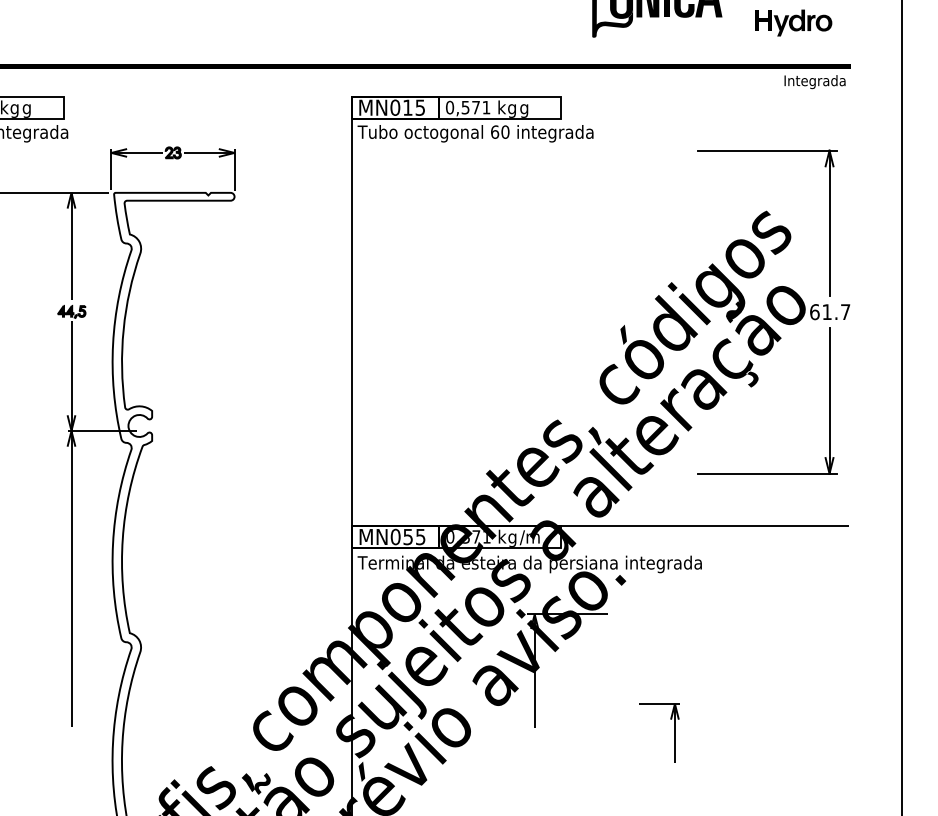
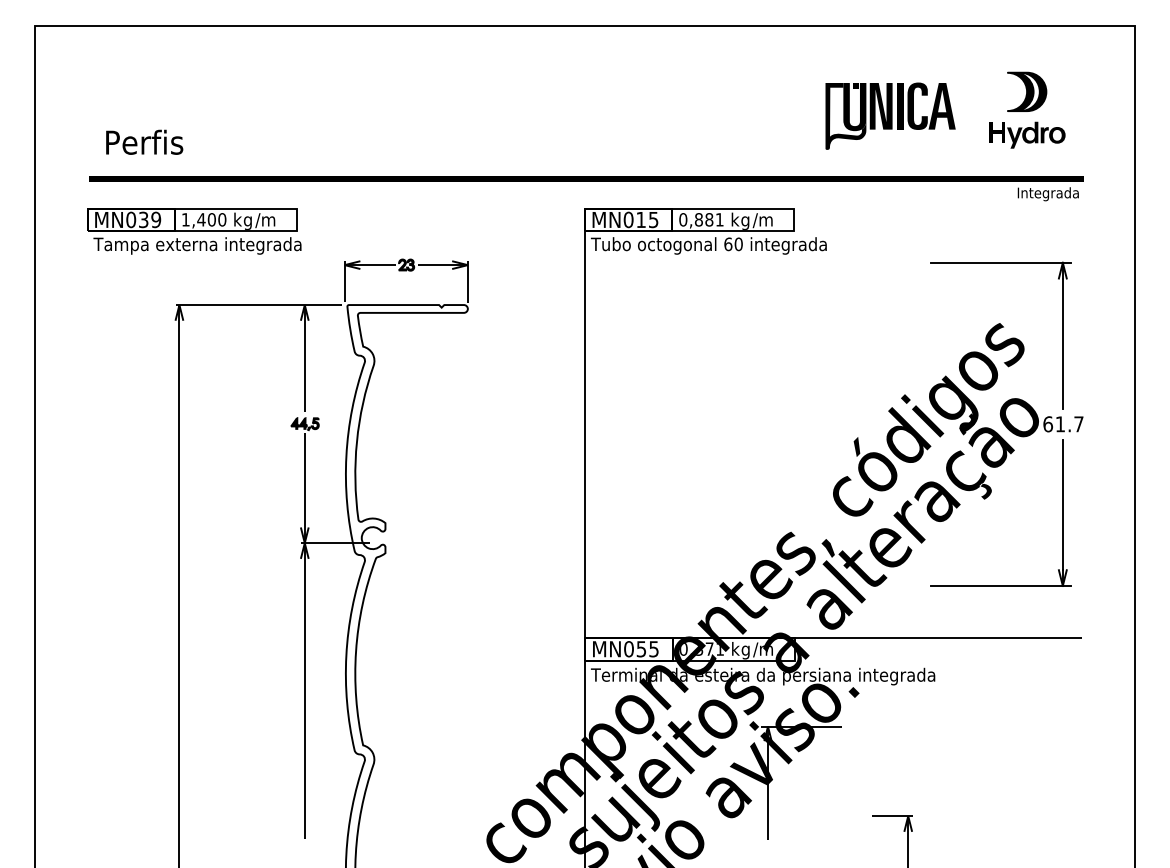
text: (471, 107) -> (704, 219), 0,571 -> 0,881
text: (32, 109) -> (265, 221), g -> /m
text: (529, 109) -> (762, 221), g -> /m

